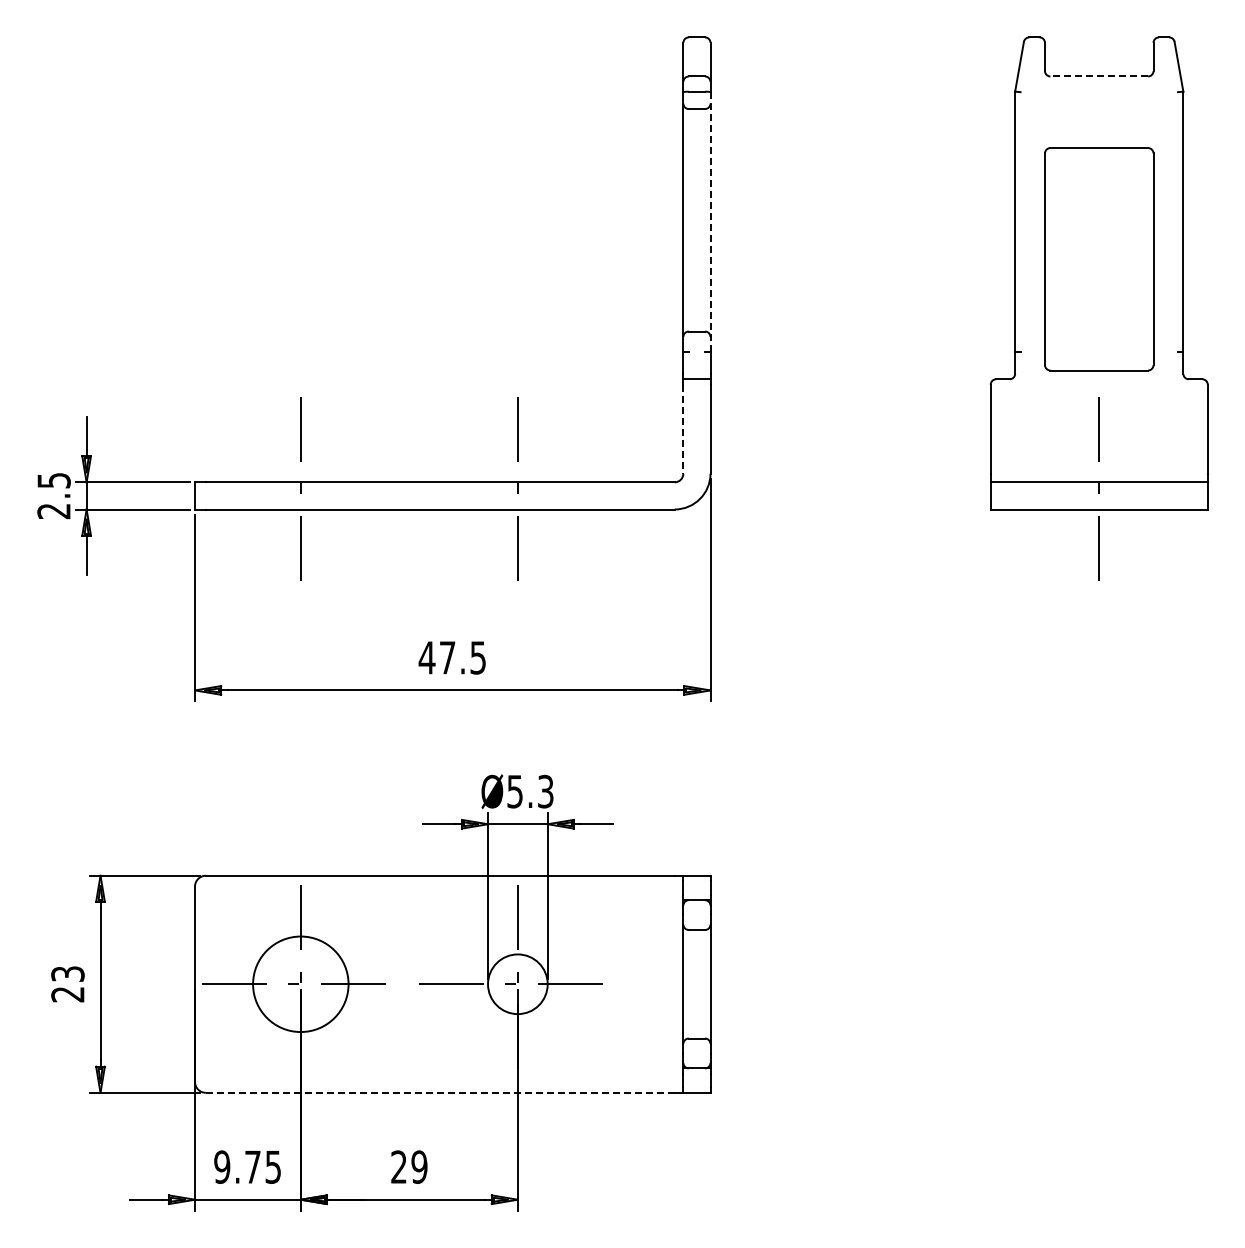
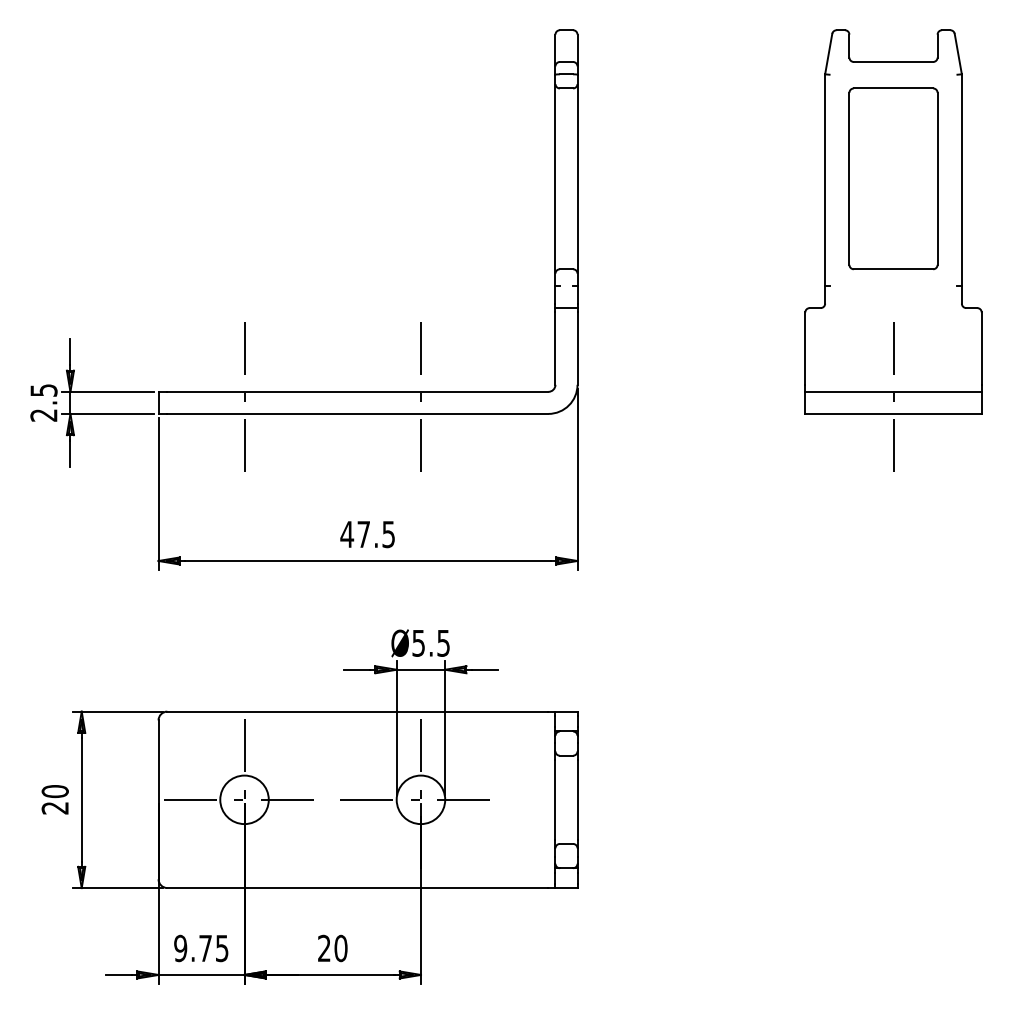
line: (1099, 76) -> (893, 61), dashed -> solid
line: (710, 222) -> (577, 180), dashed -> solid
part: (1099, 259) -> (893, 179), moved
line: (683, 429) -> (555, 348), dashed -> solid
text: (545, 790) -> (443, 642), Ø5.3 -> Ø5.5
text: (67, 974) -> (54, 791), 23 -> 20
circle: (300, 984) -> (244, 800), size x0.62
line: (439, 1092) -> (357, 887), dashed -> solid
text: (419, 1166) -> (341, 947), 29 -> 20

